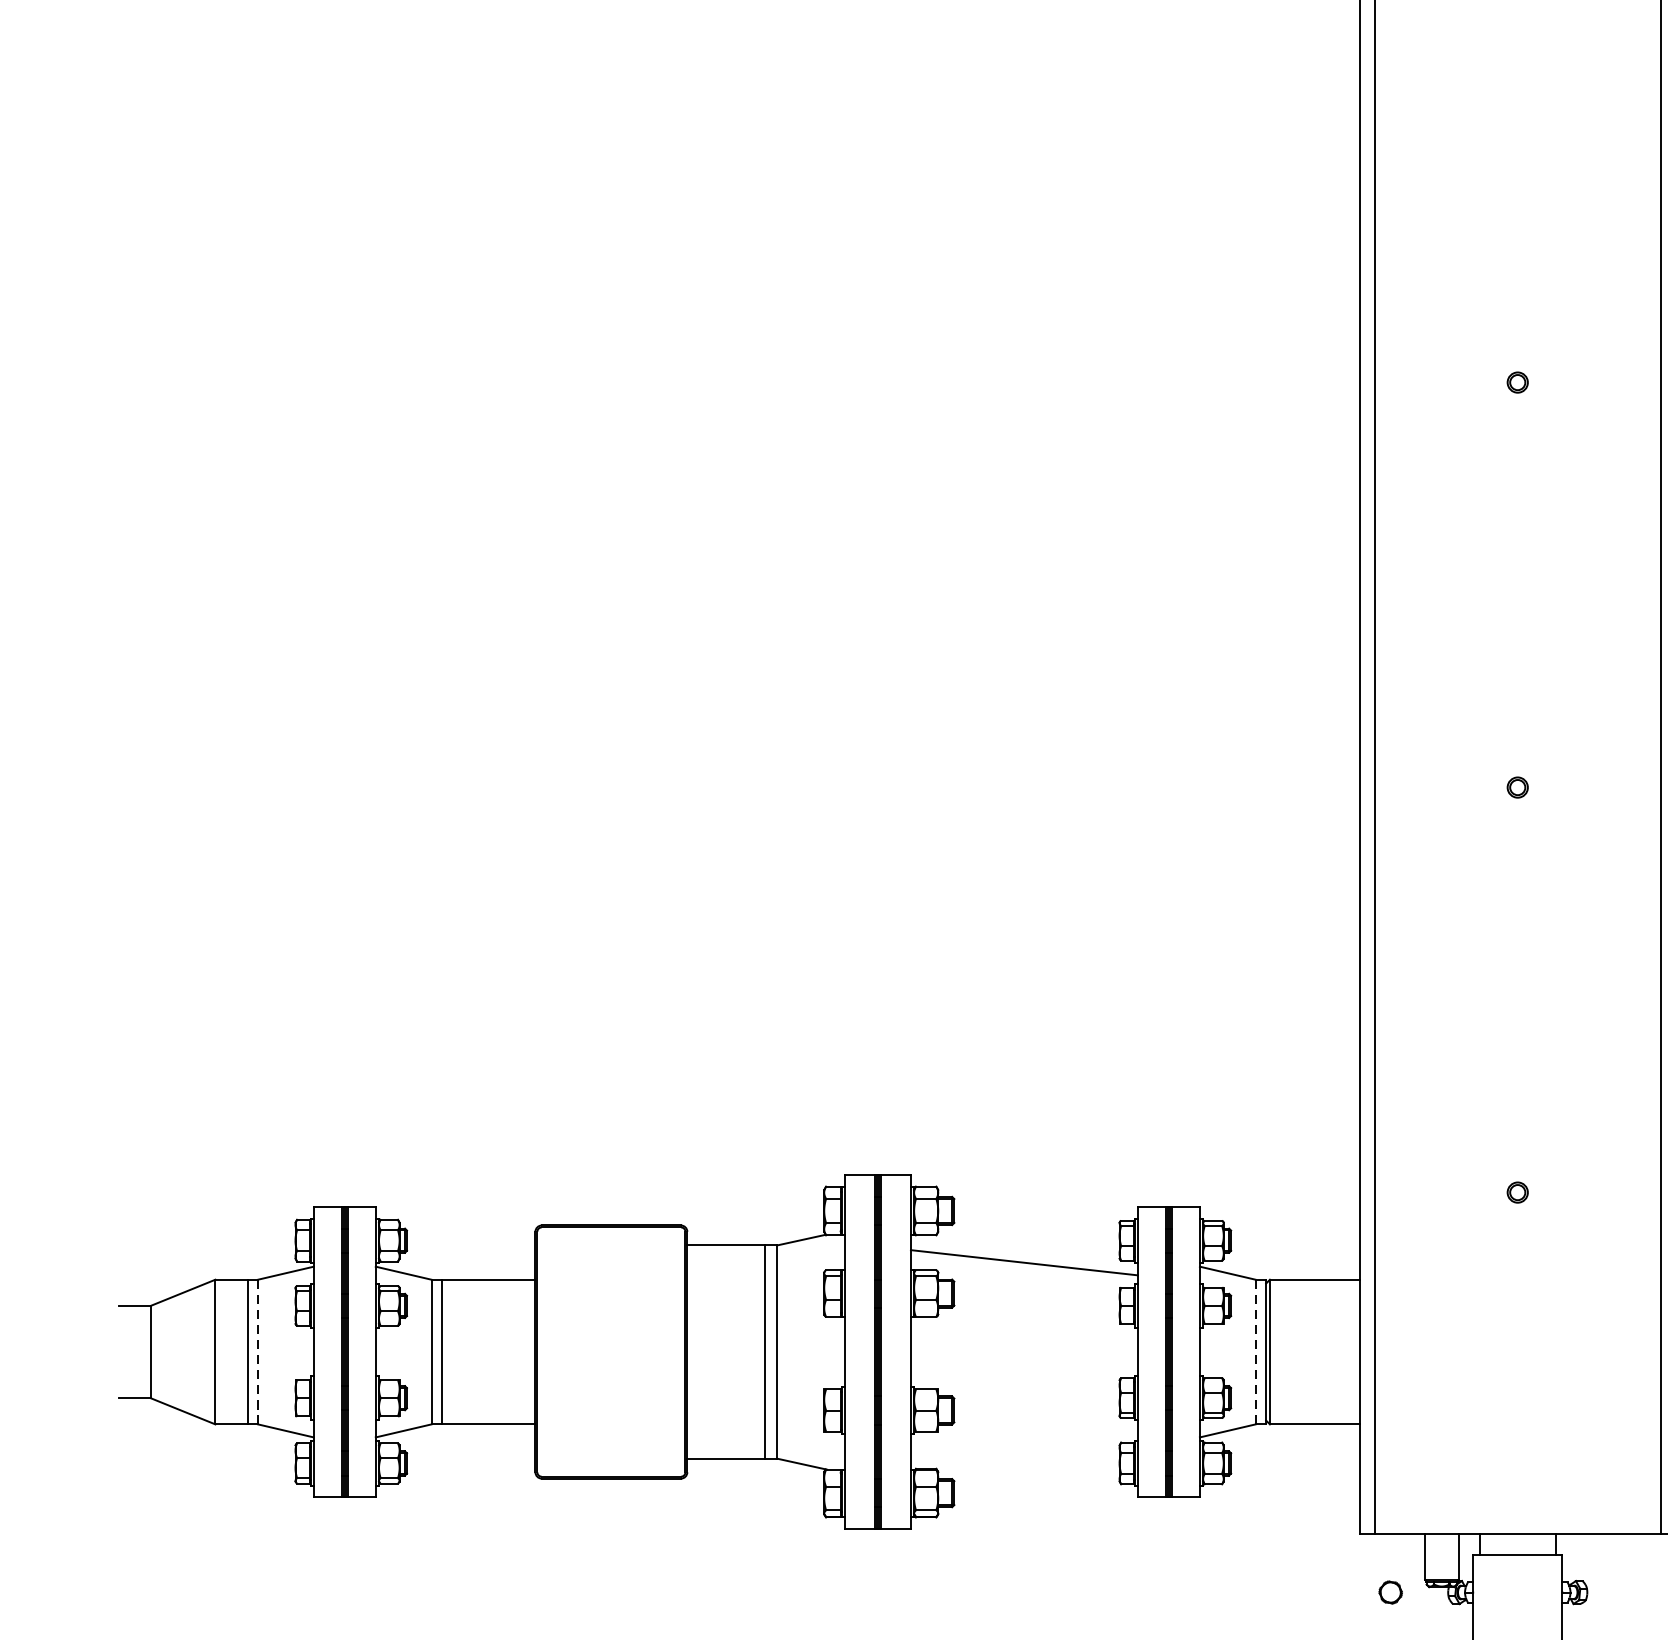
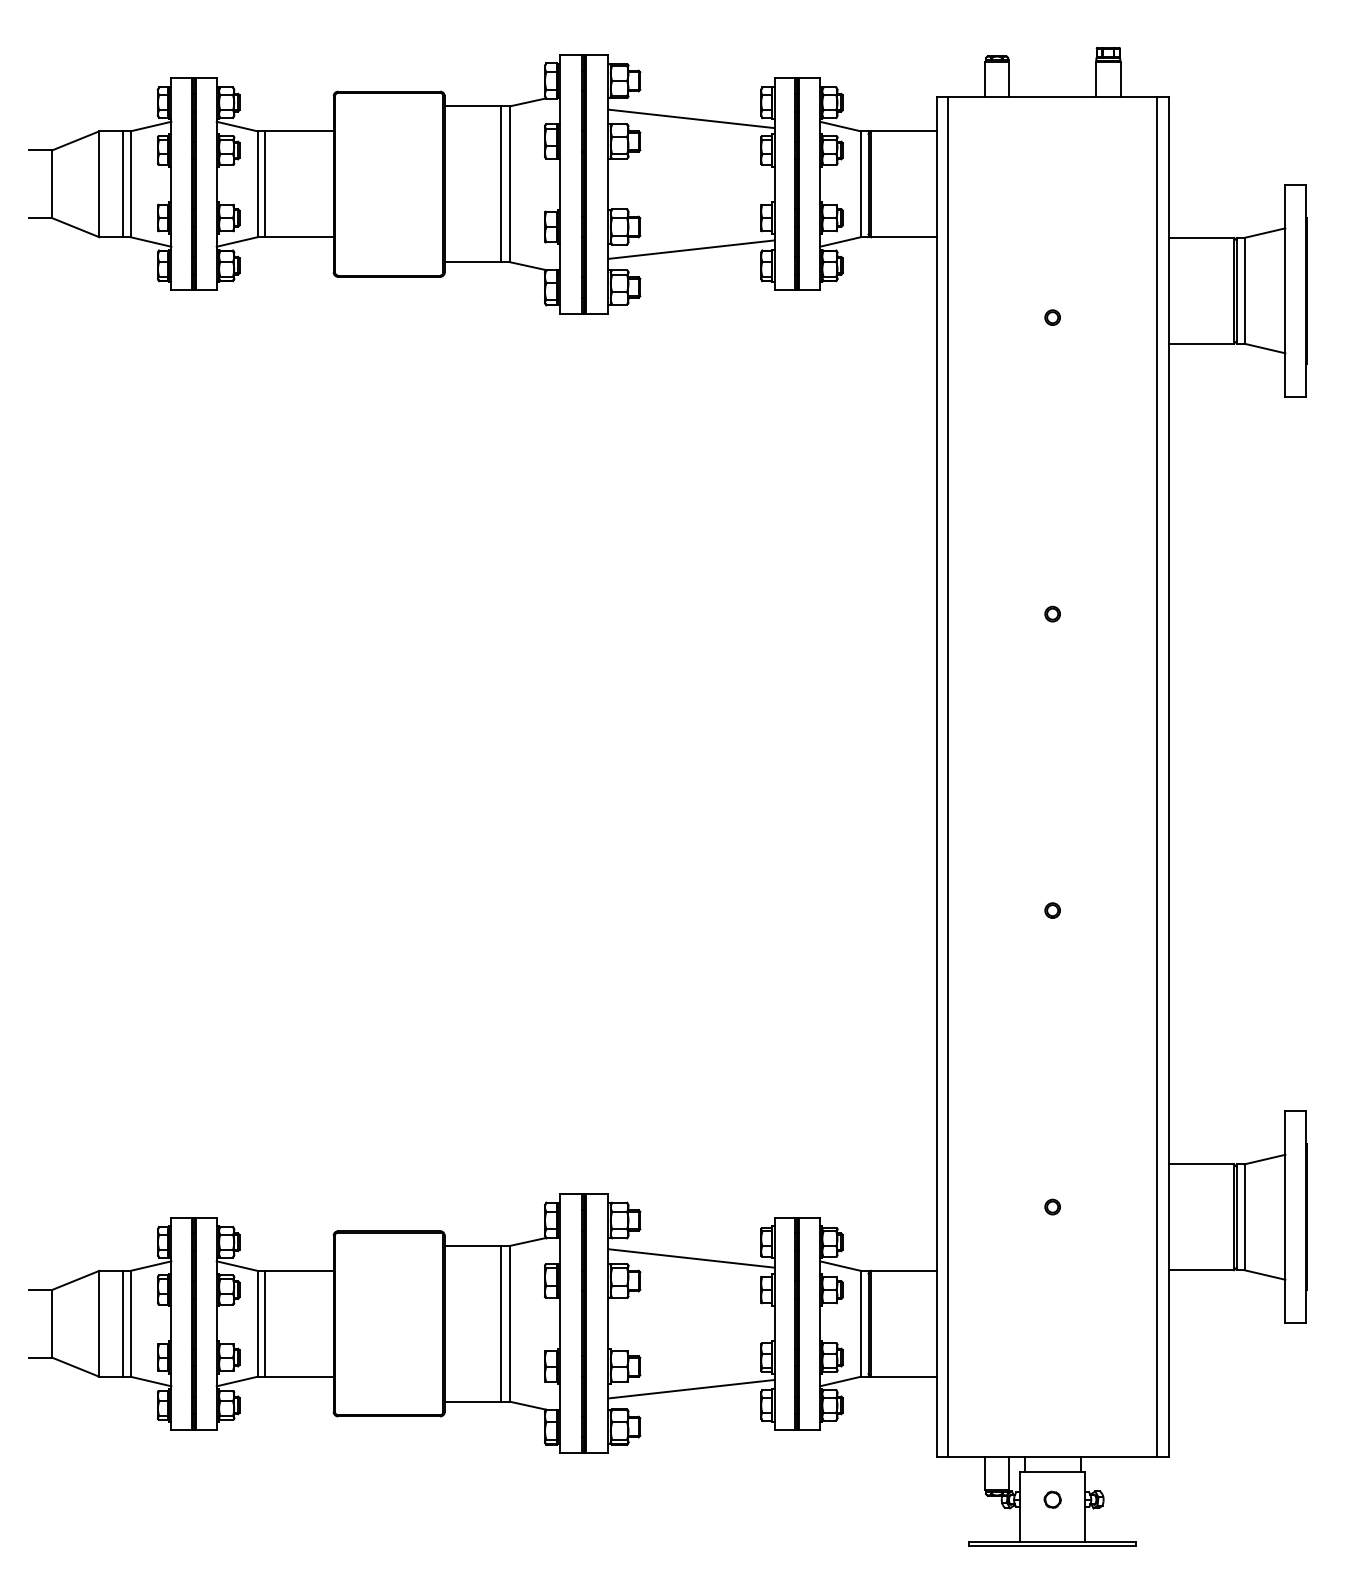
line: (257, 1351) -> (130, 1323), dashed -> solid
line: (1255, 1351) -> (860, 1323), dashed -> solid
line: (1024, 1440) -> (691, 1388), added
part: (1390, 1592) -> (1052, 1499), moved

